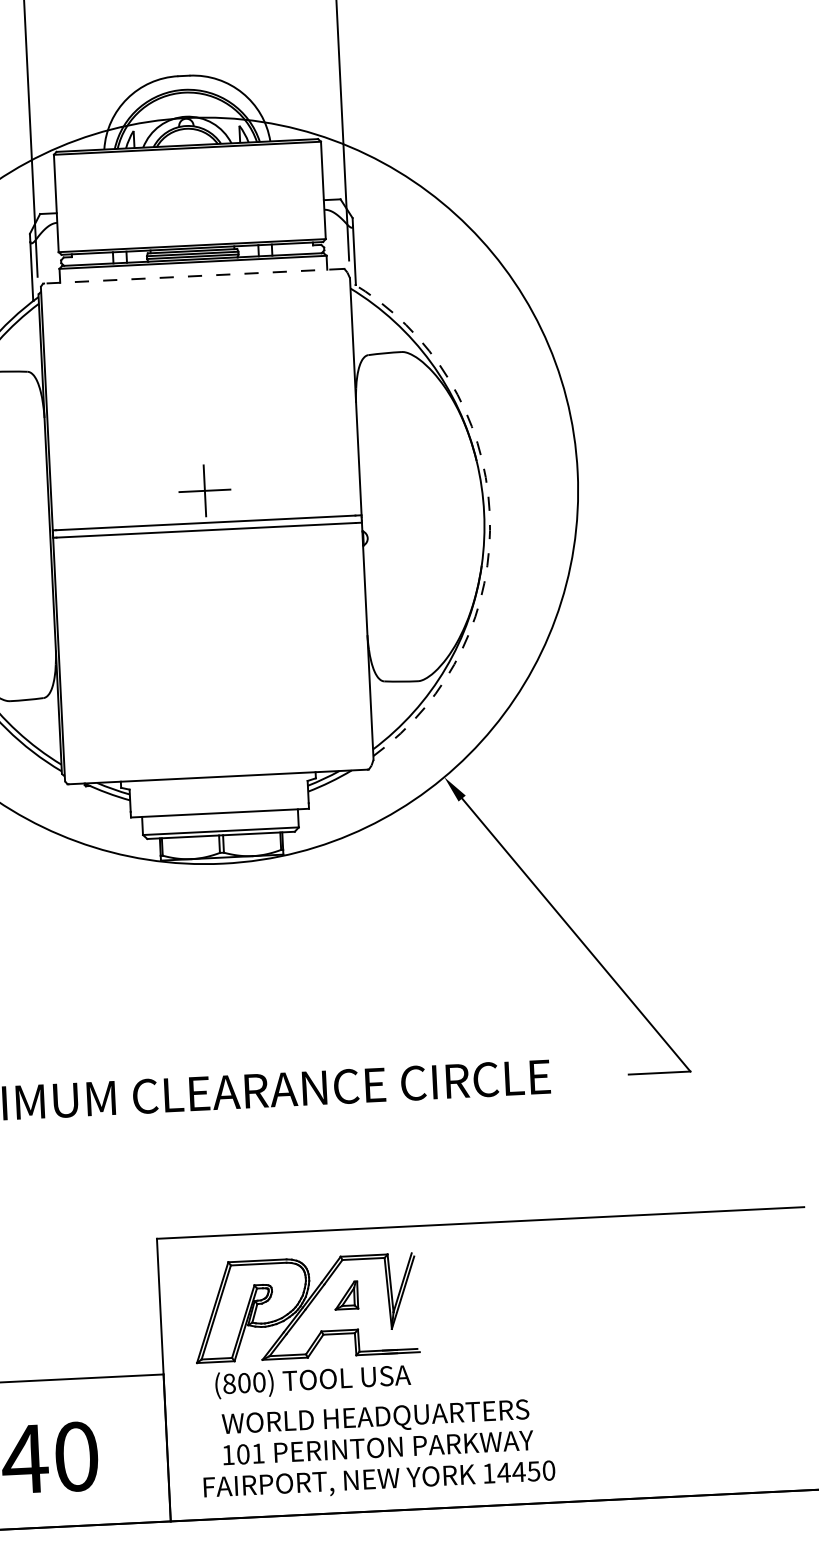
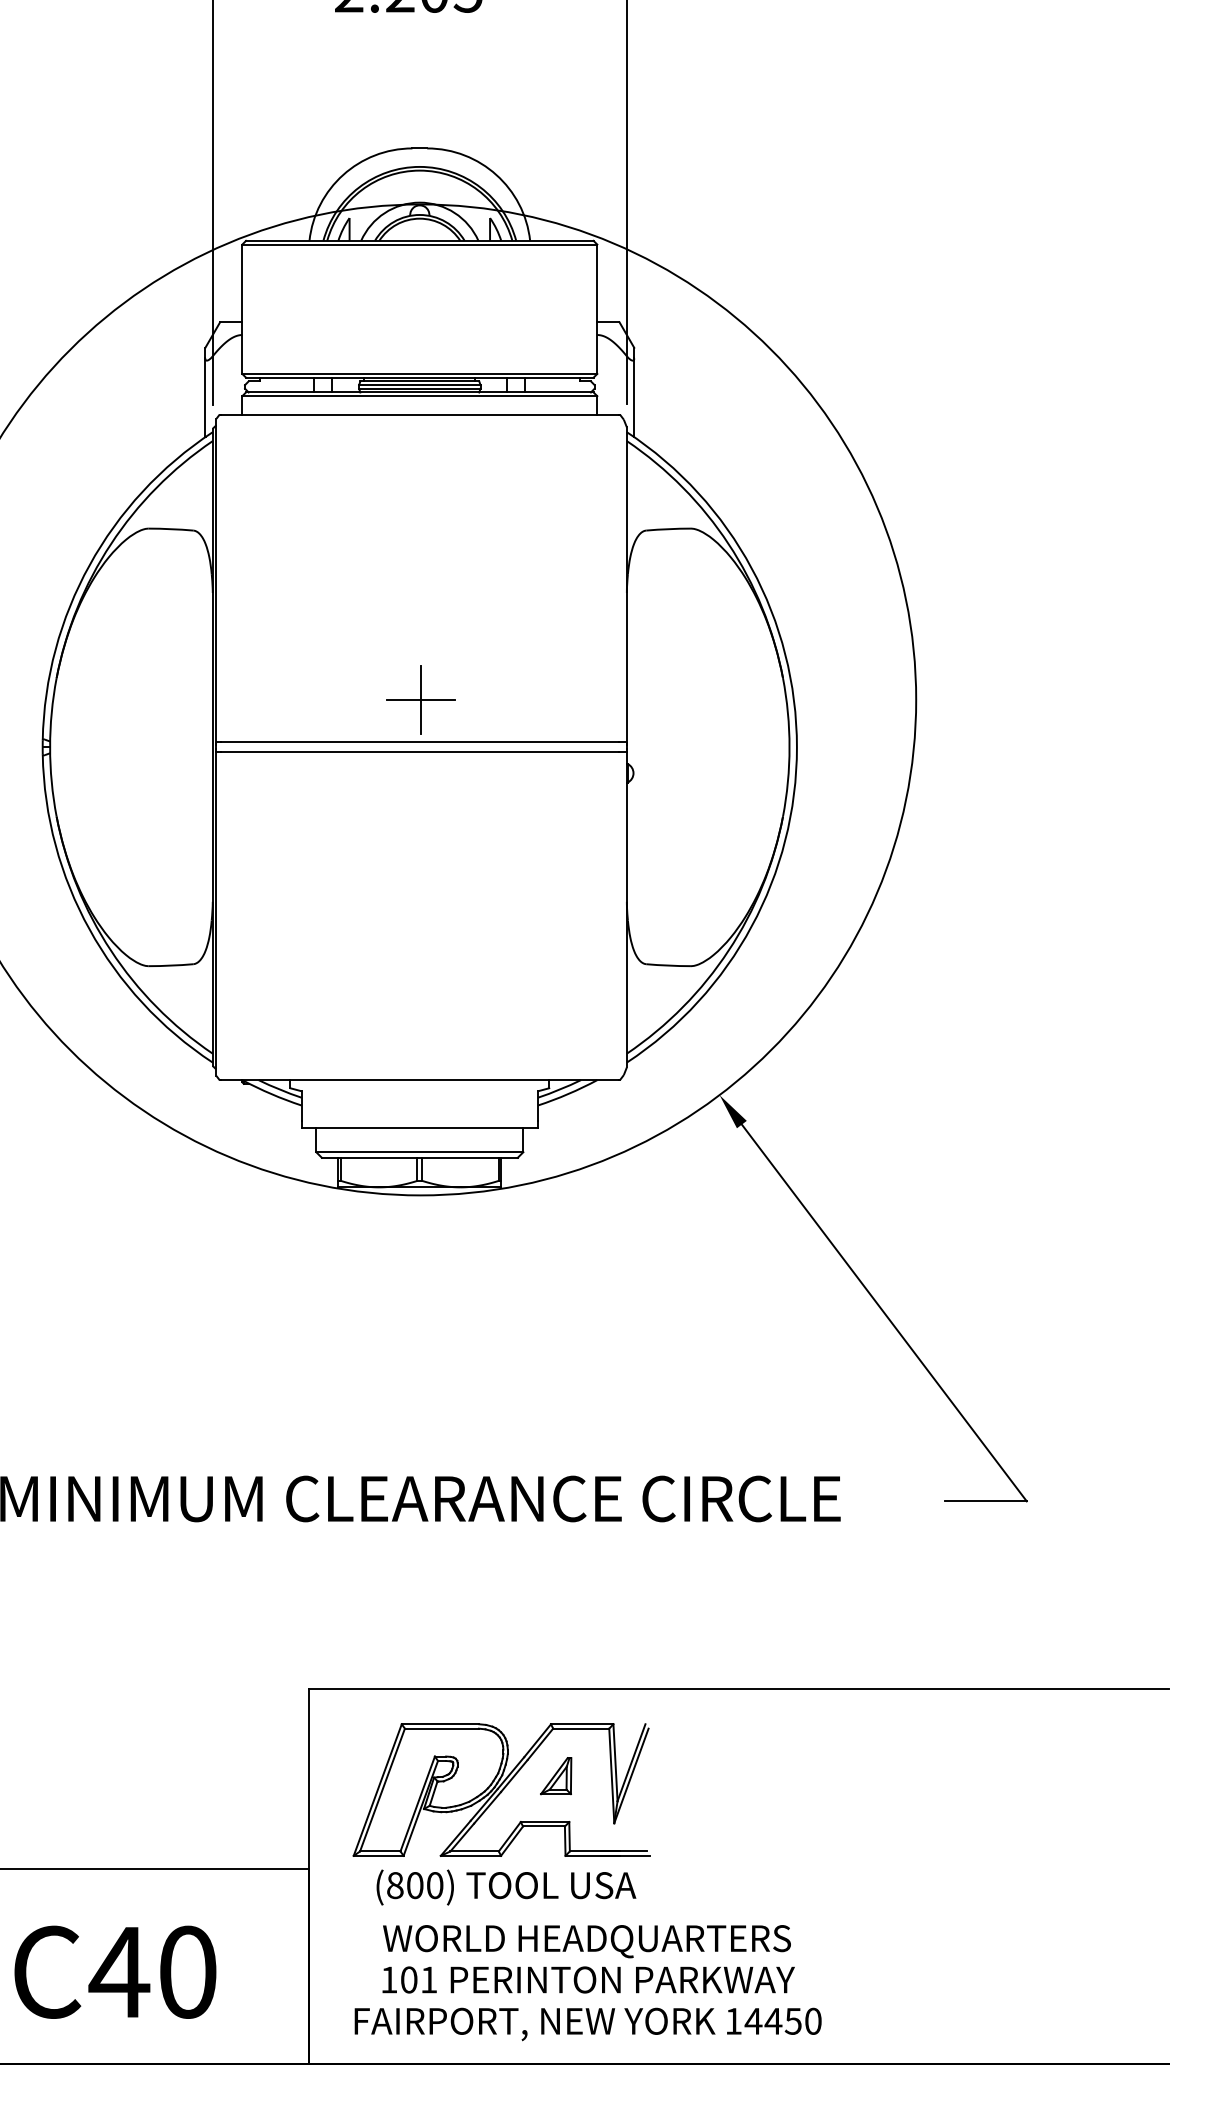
line: (193, 276) -> (419, 414), dashed -> solid
arc: (489, 512) -> (796, 747), dashed -> solid

